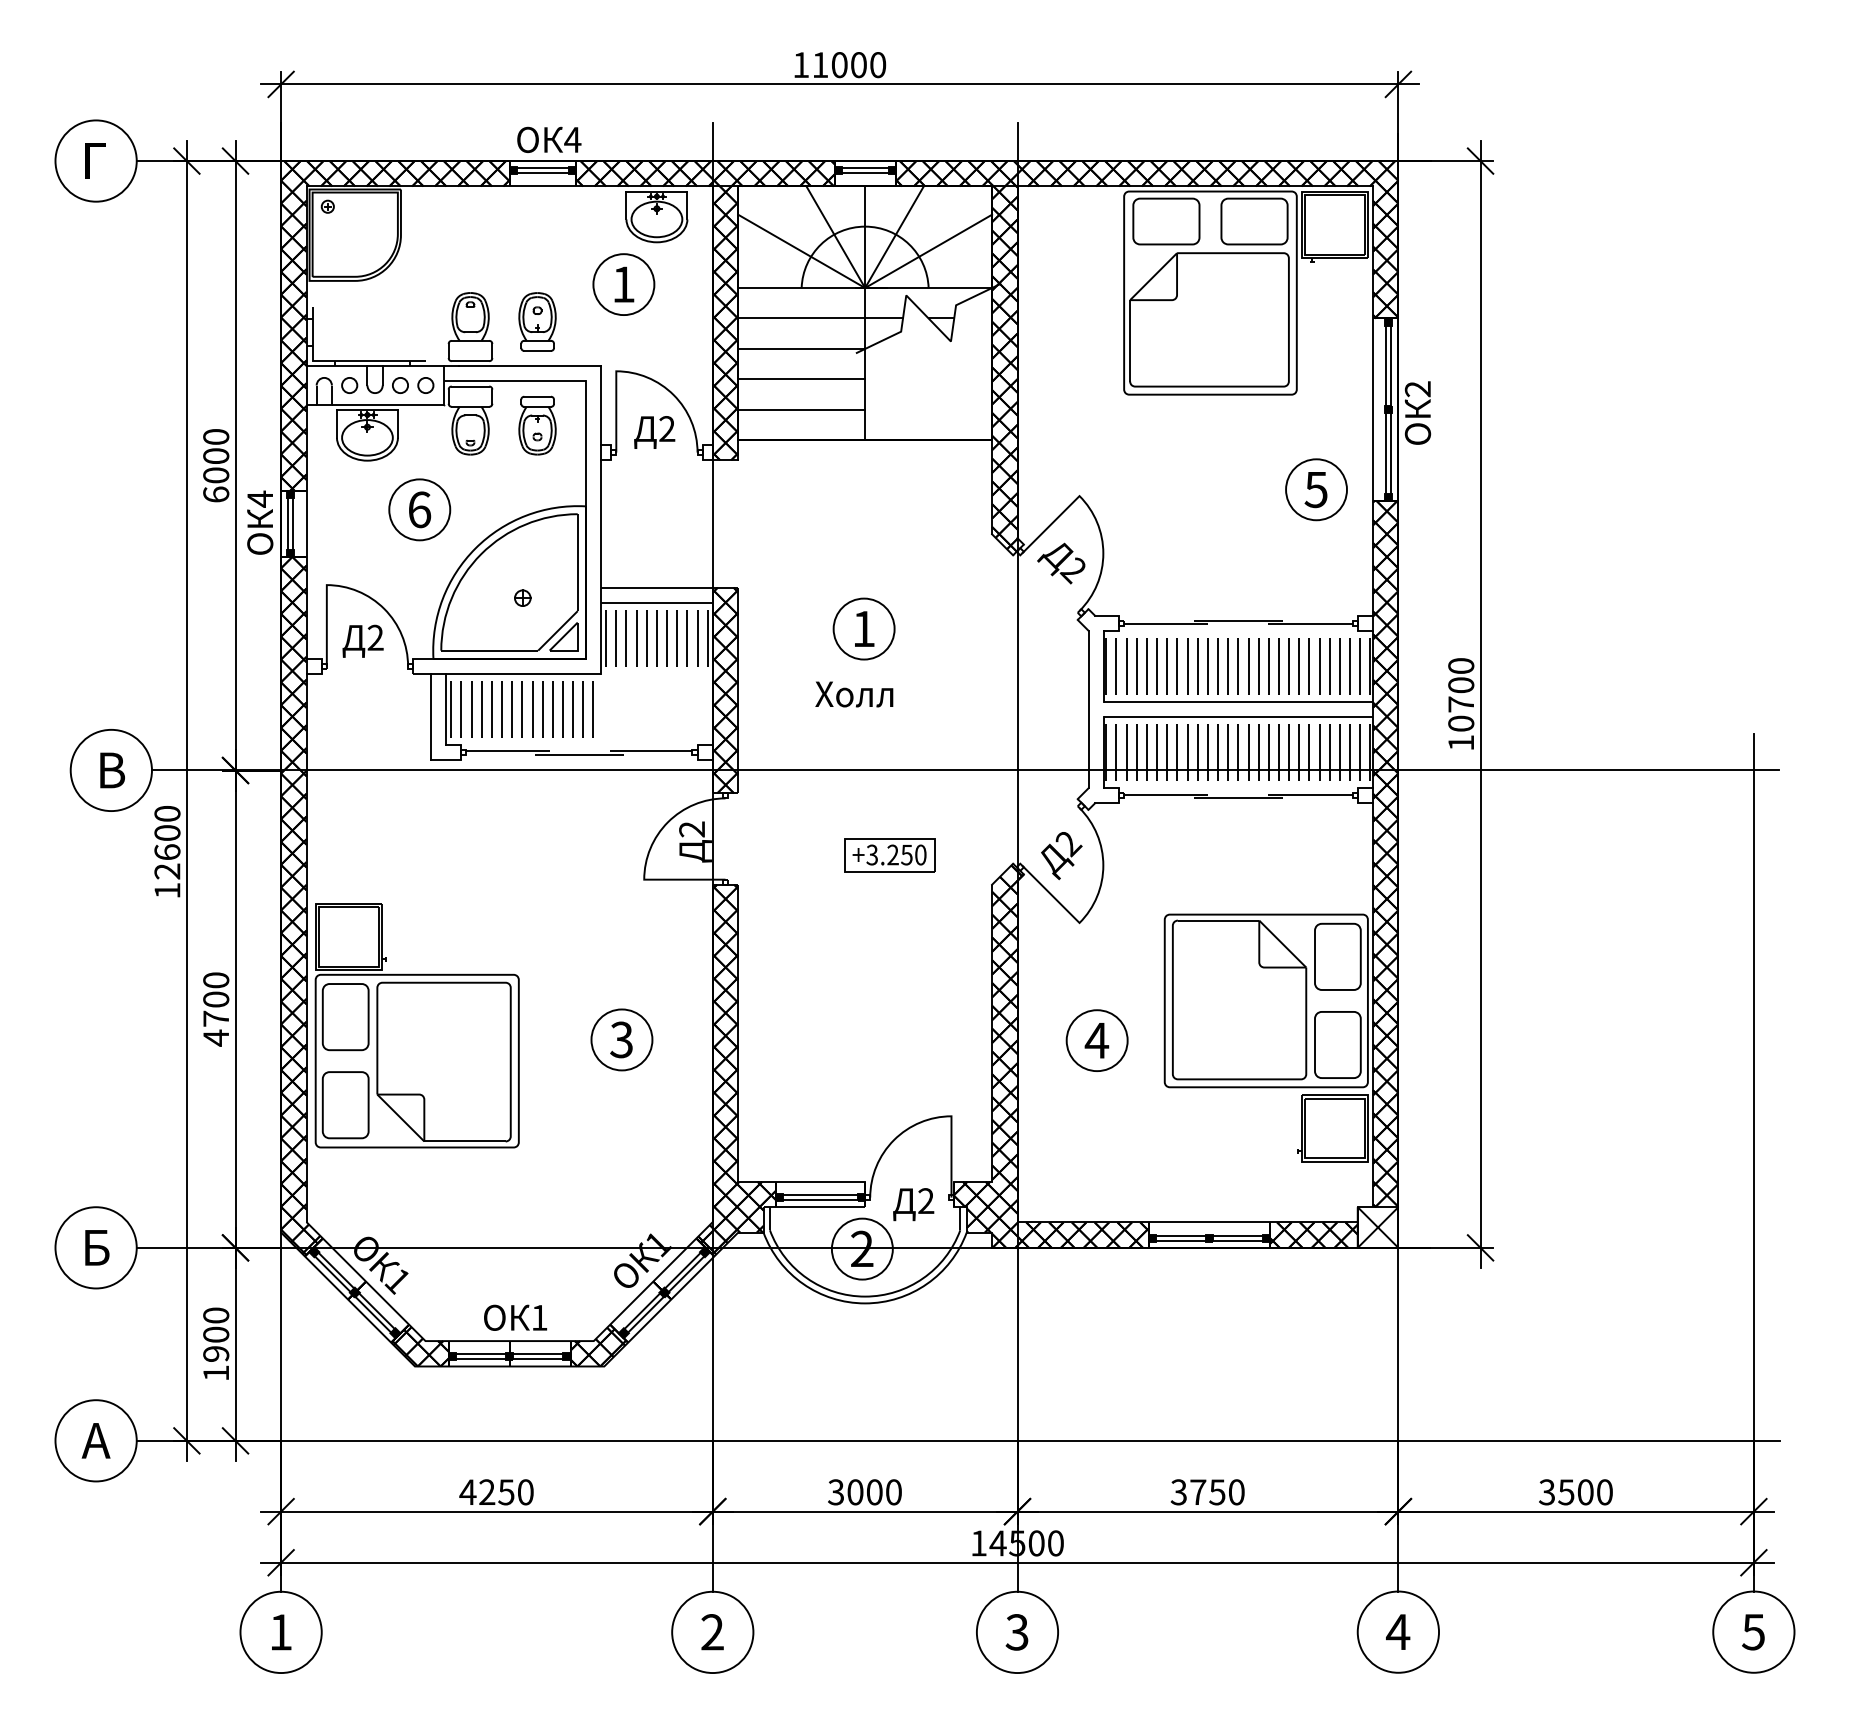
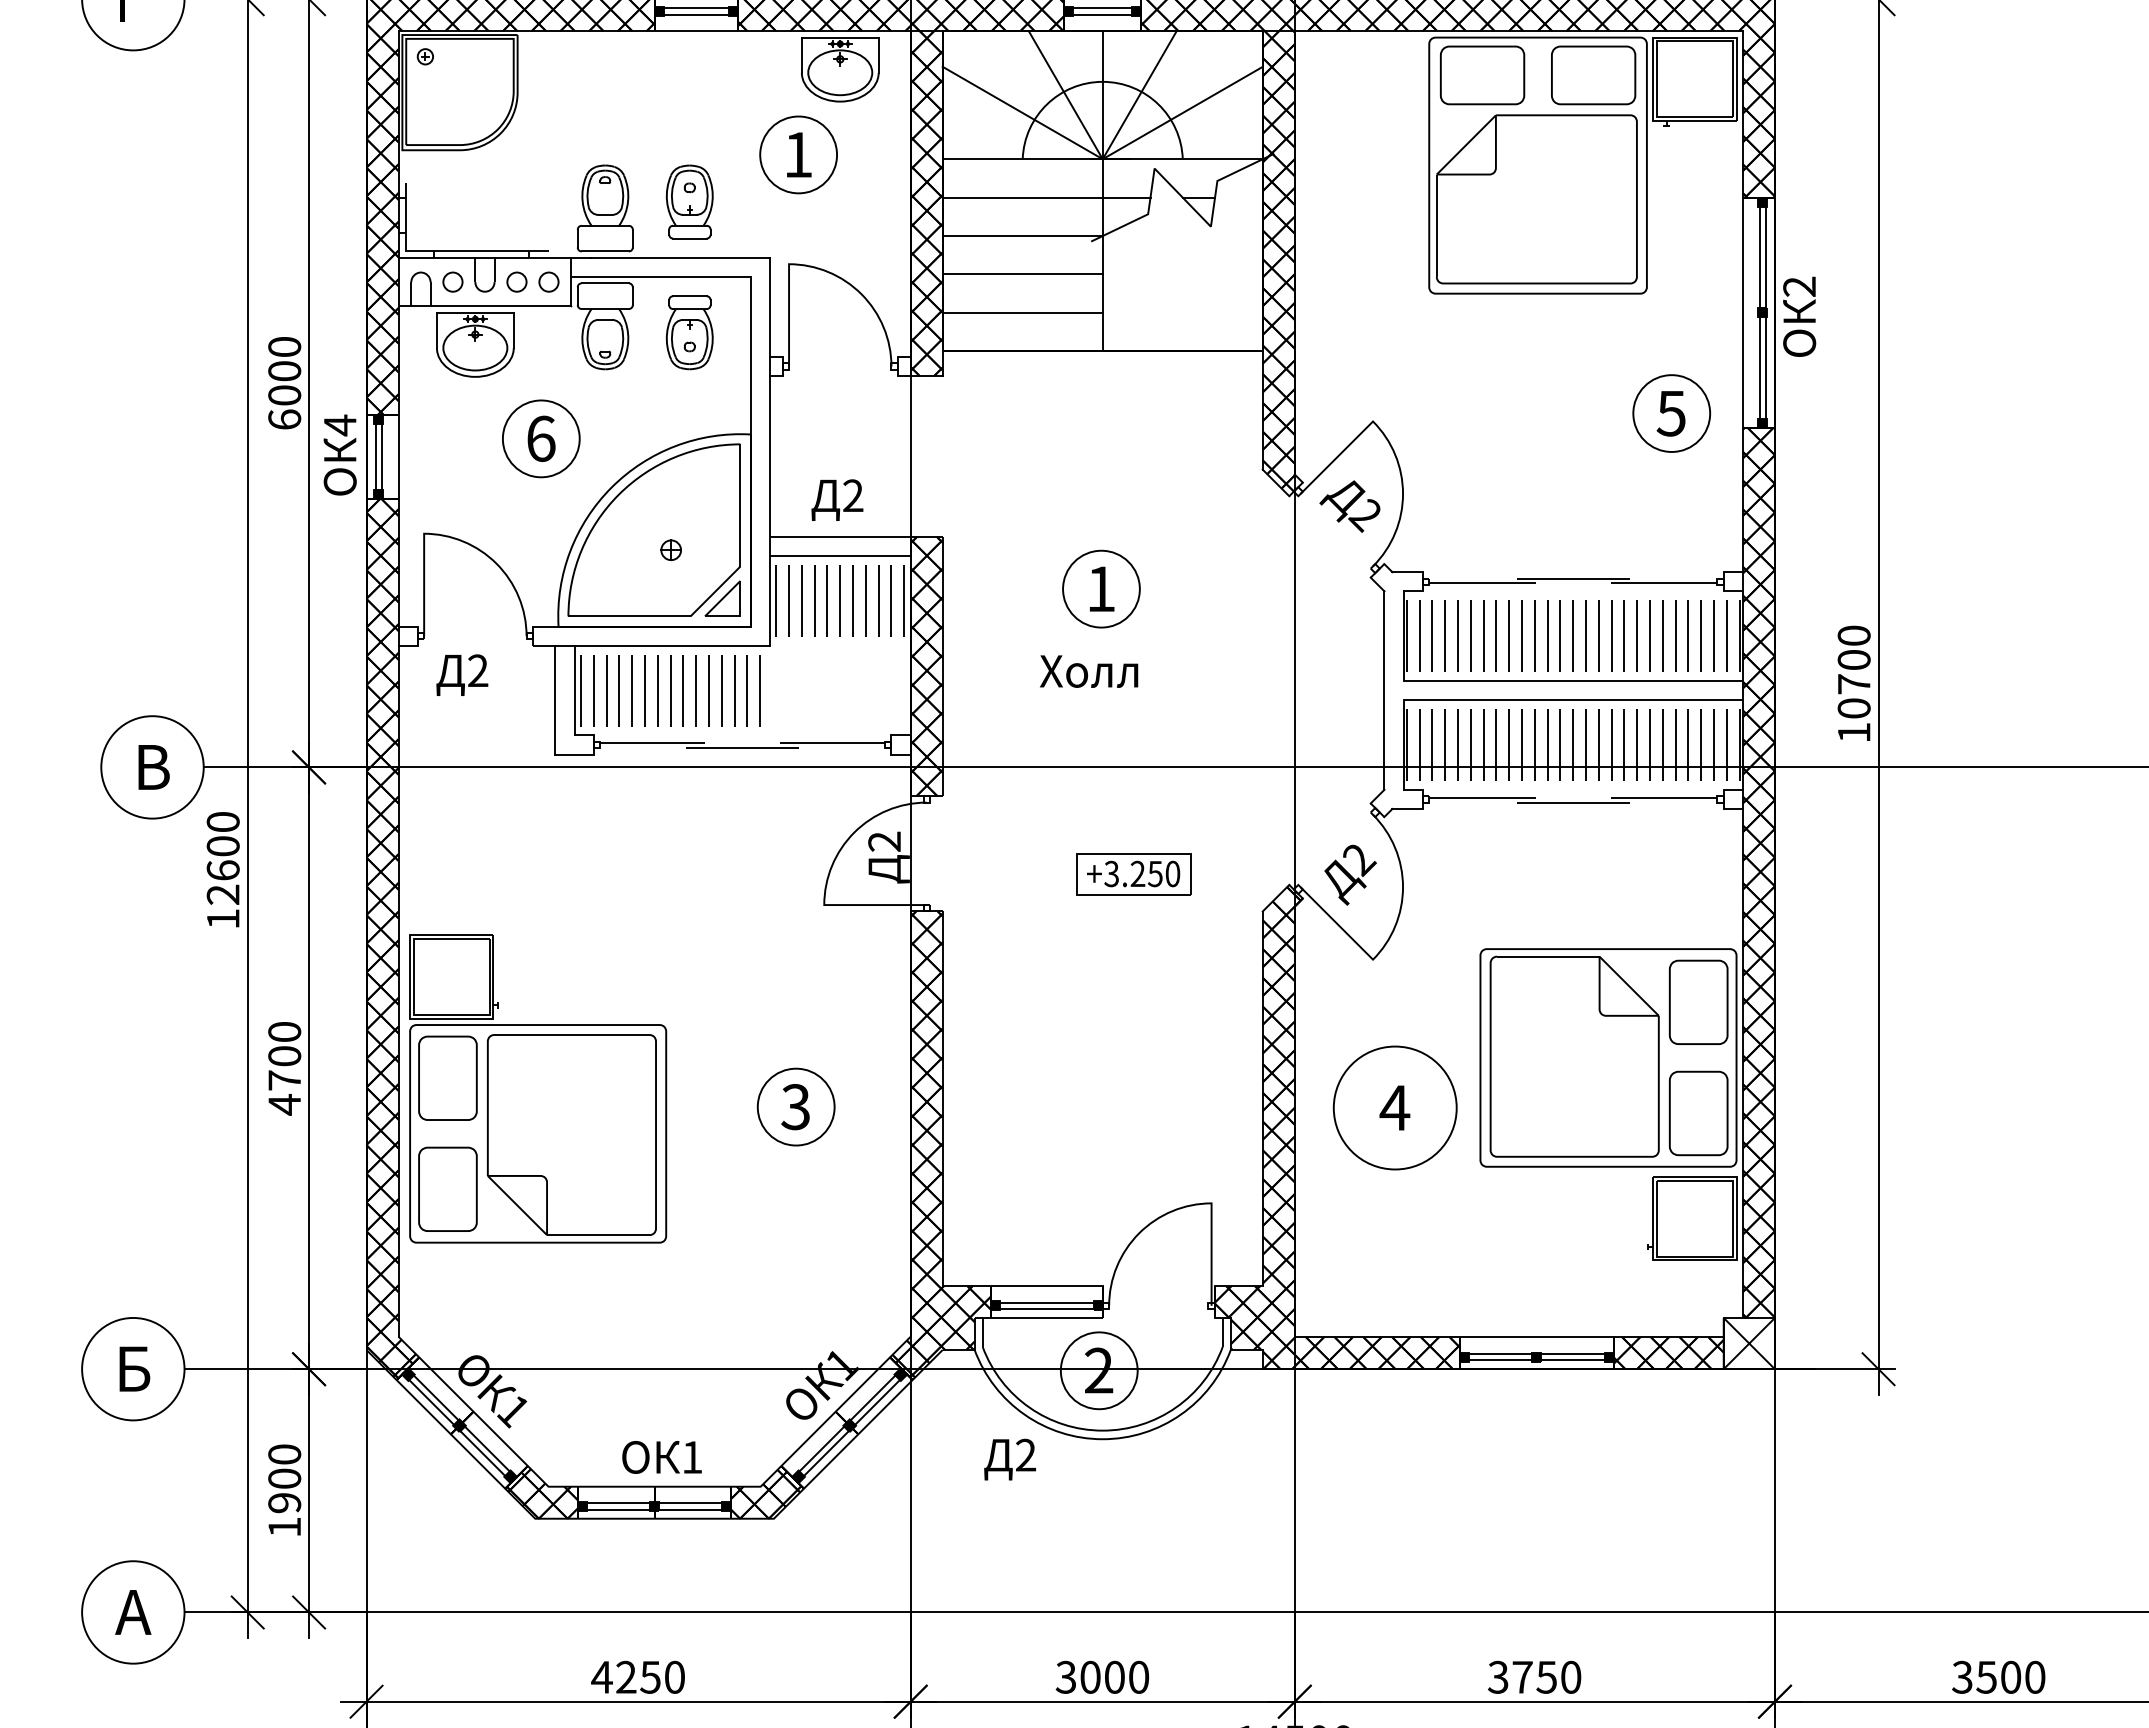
text: (654, 432) -> (837, 500), moved
text: (362, 640) -> (461, 674), moved
circle: (1096, 1040) -> (1394, 1107), size x1.6
text: (913, 1204) -> (1009, 1459), moved

